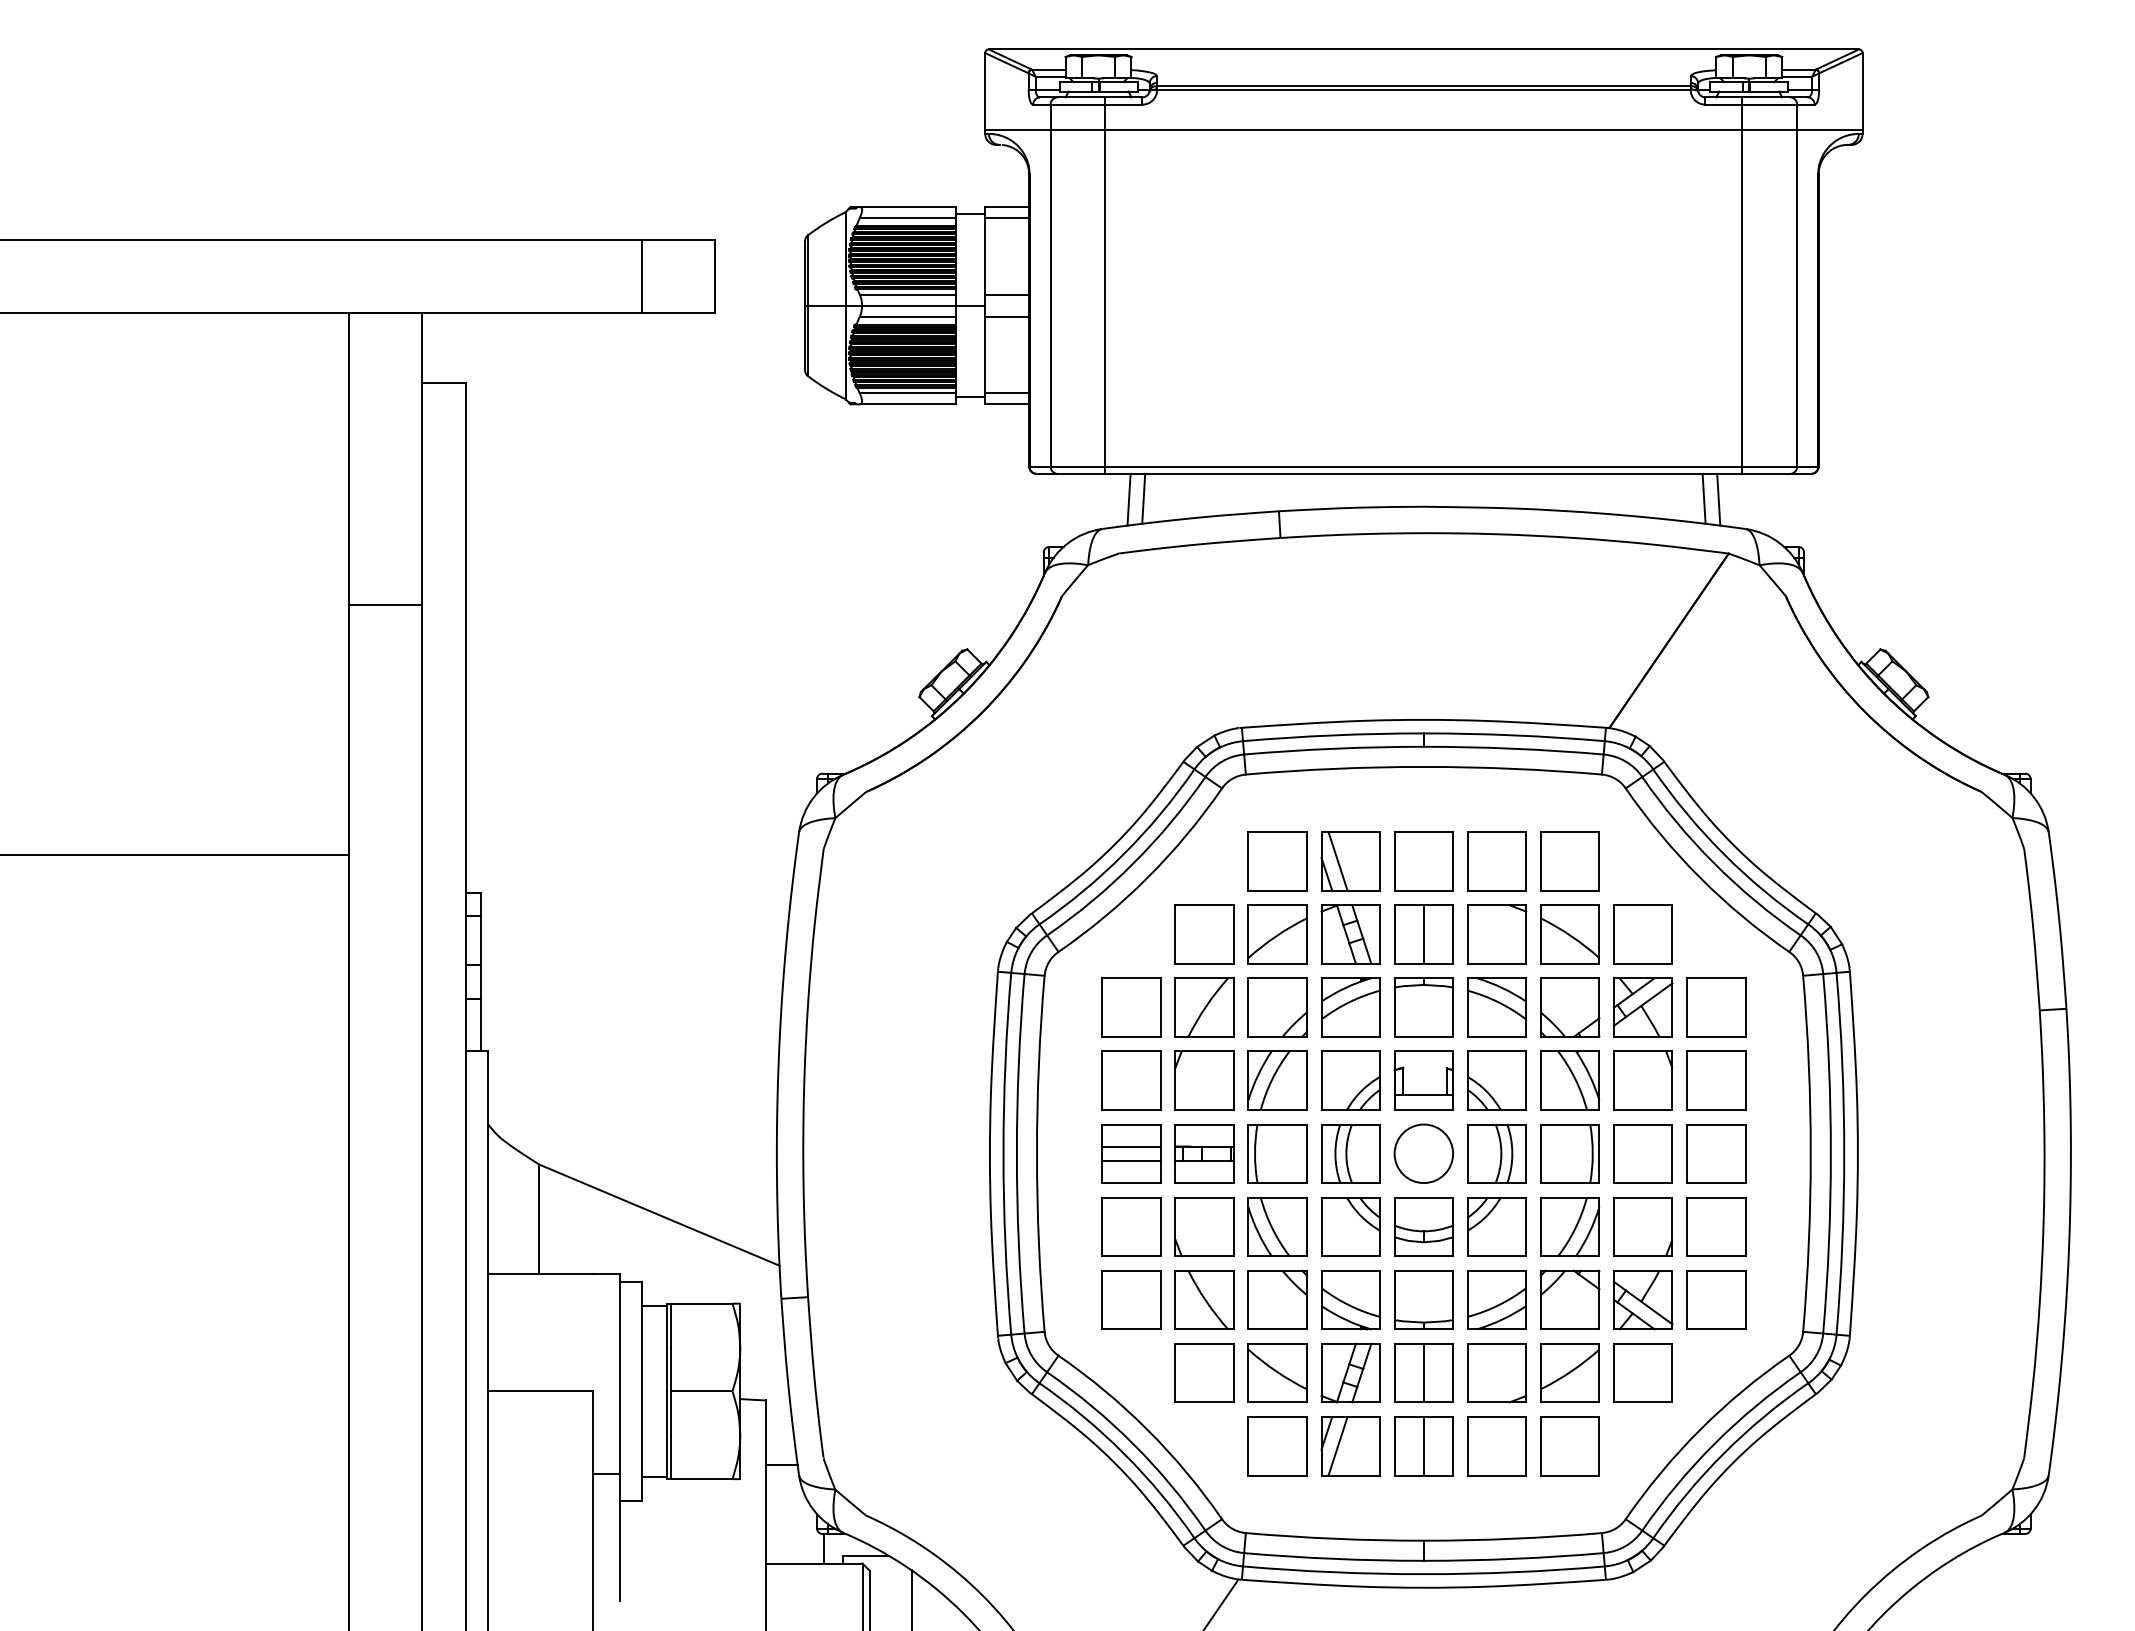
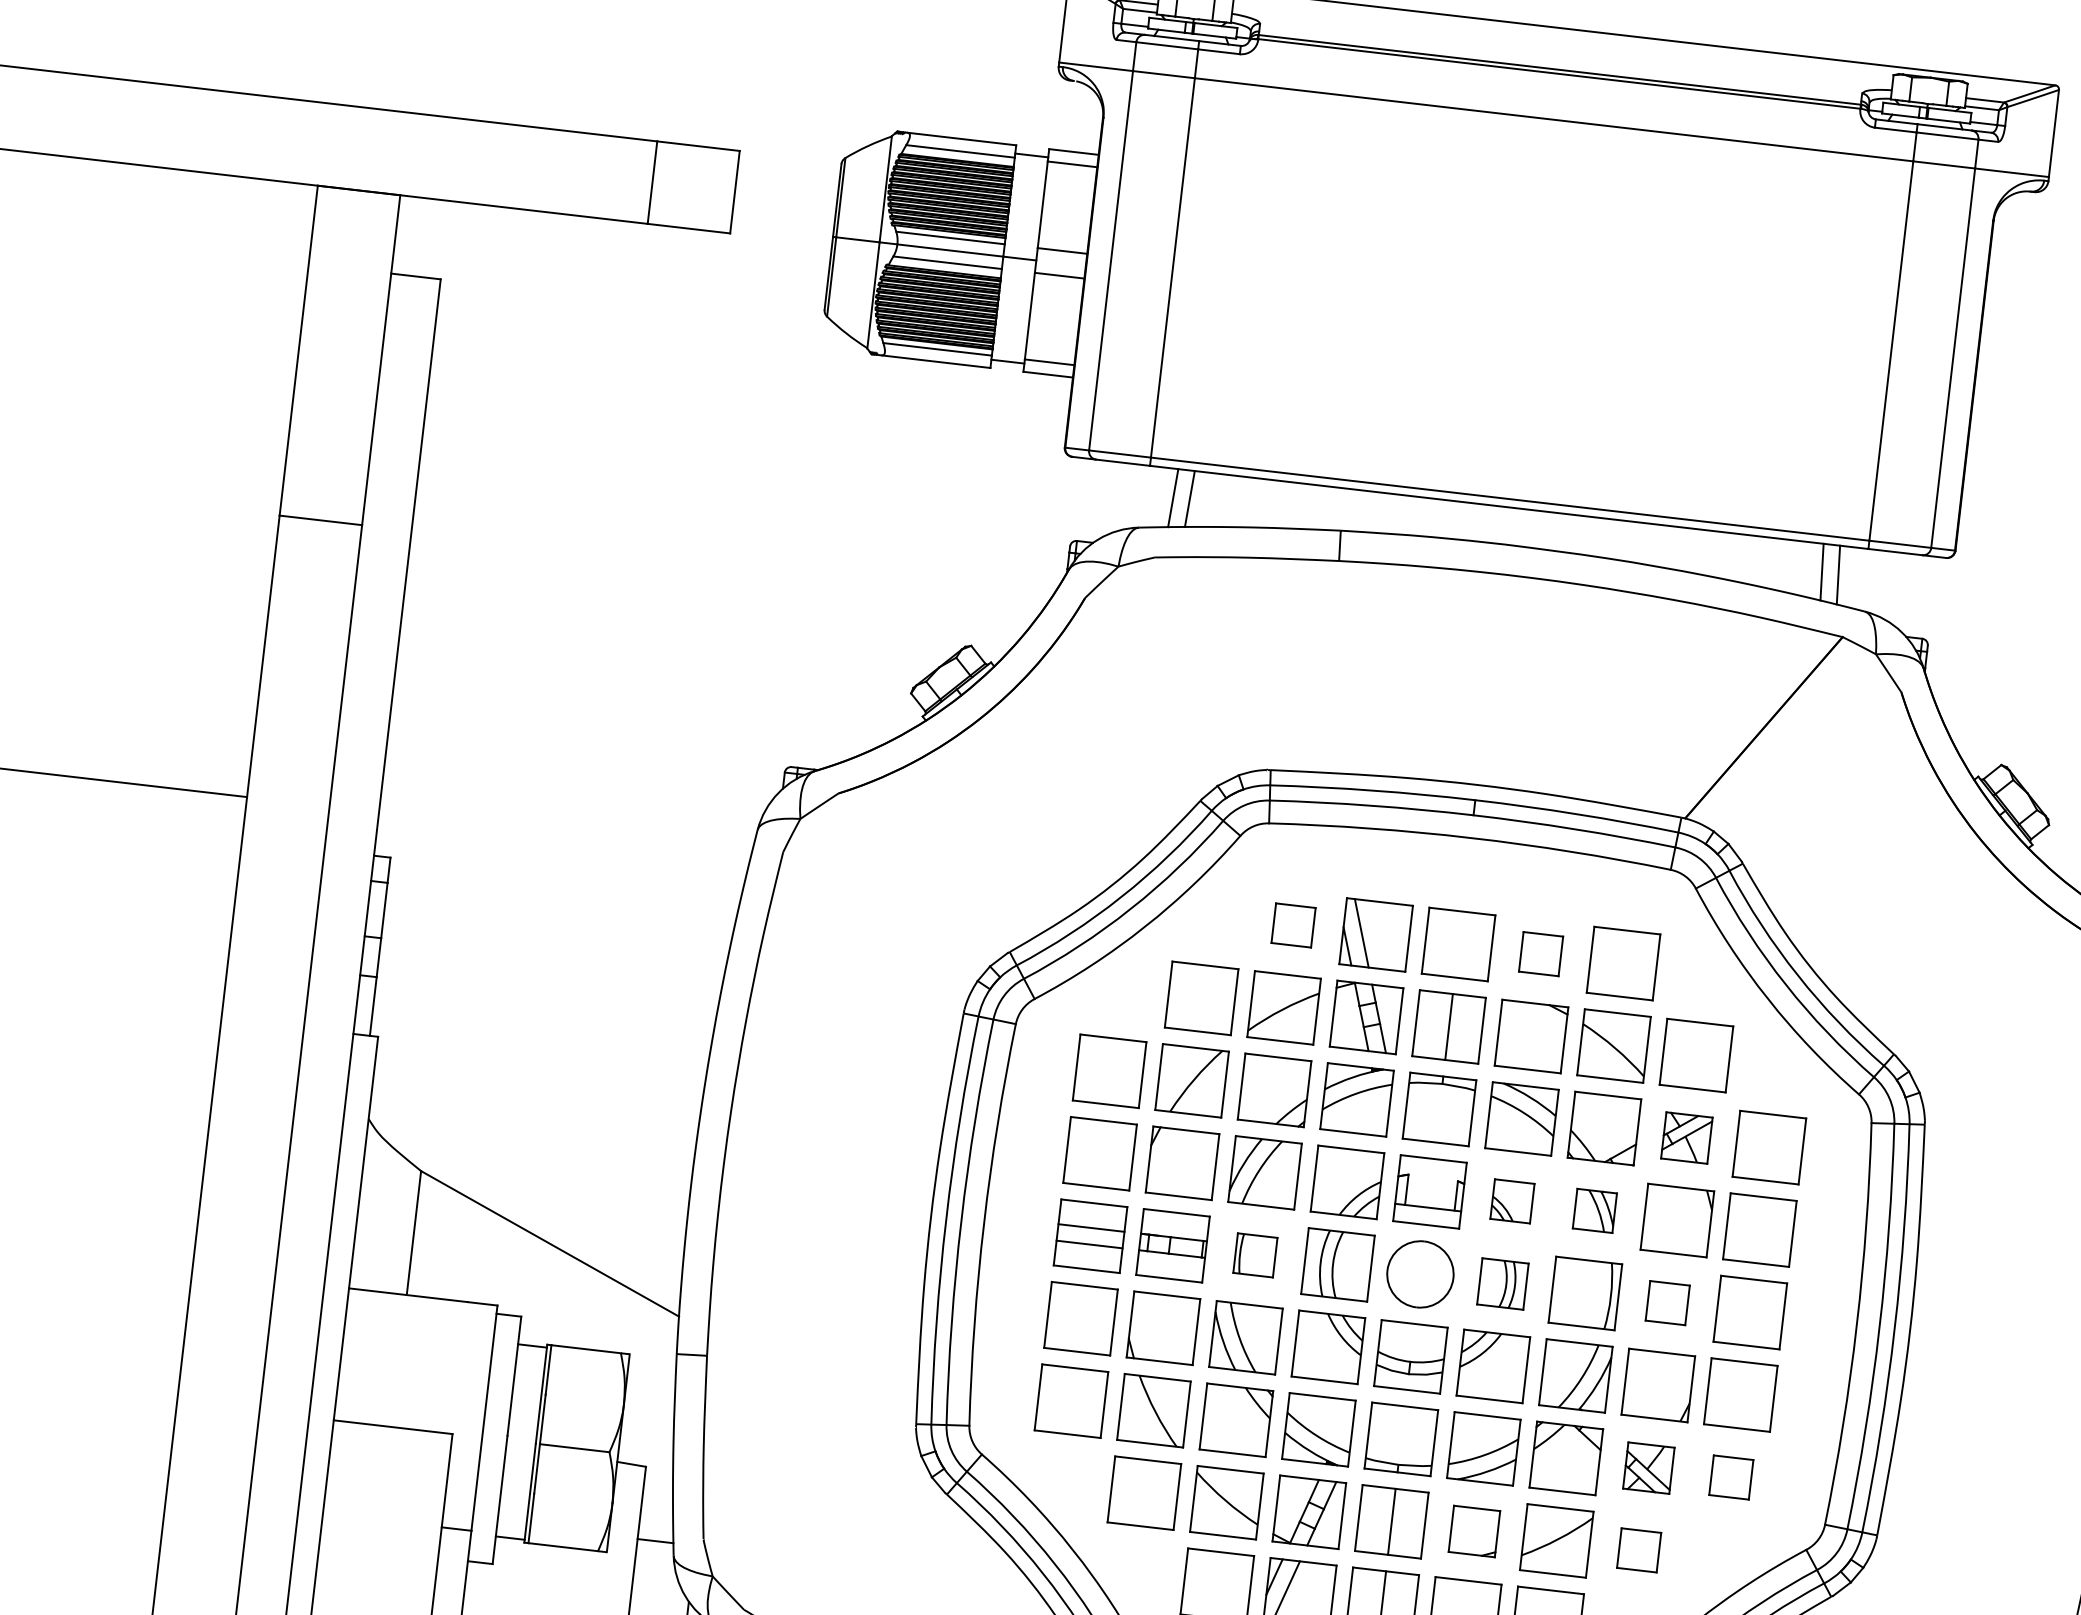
part: (1277, 861) -> (1293, 925), size x0.6
part: (1496, 861) -> (1540, 954), size x0.6
part: (1642, 1007) -> (1686, 1137), size x0.7
part: (1496, 1080) -> (1511, 1201), size x0.6
part: (1569, 1080) -> (1594, 1210), size x0.6
part: (1277, 1153) -> (1255, 1254), size x0.6
part: (1496, 1153) -> (1502, 1283), size x0.7
part: (1642, 1153) -> (1667, 1302), size x0.6
part: (1716, 1299) -> (1731, 1476), size x0.6
part: (1643, 1300) -> (1649, 1468), size x0.7
part: (1642, 1372) -> (1638, 1549), size x0.6
part: (1497, 1373) -> (1474, 1531), size x0.7

